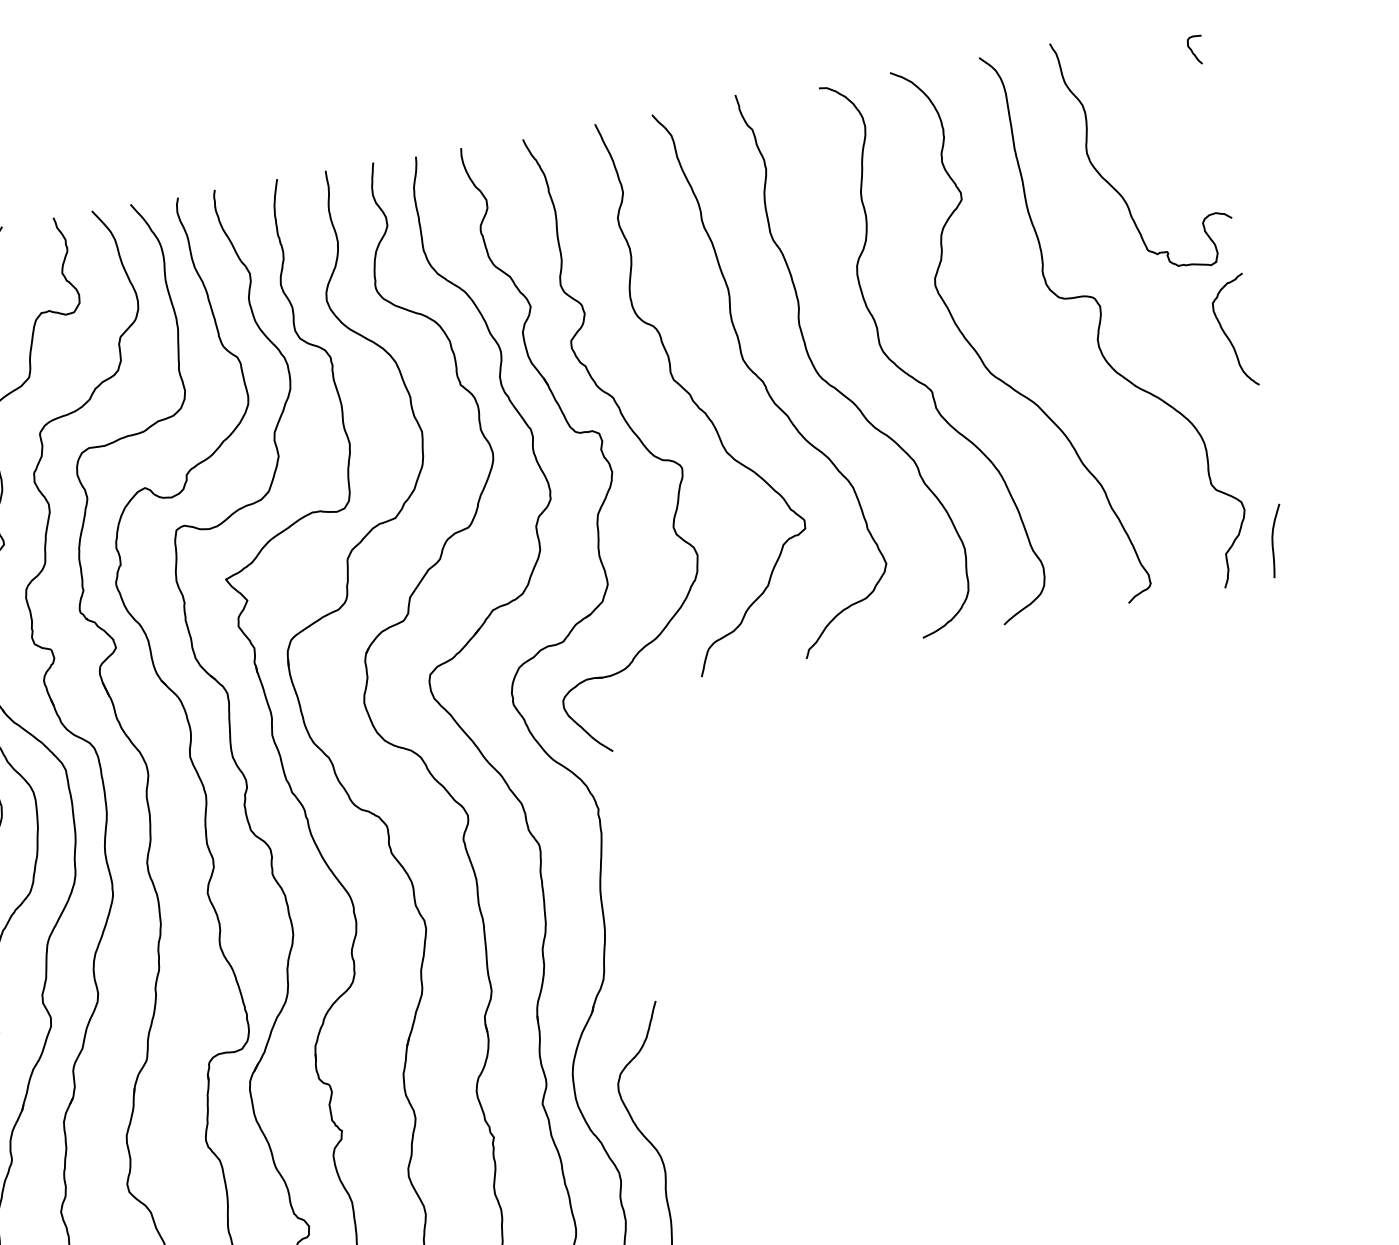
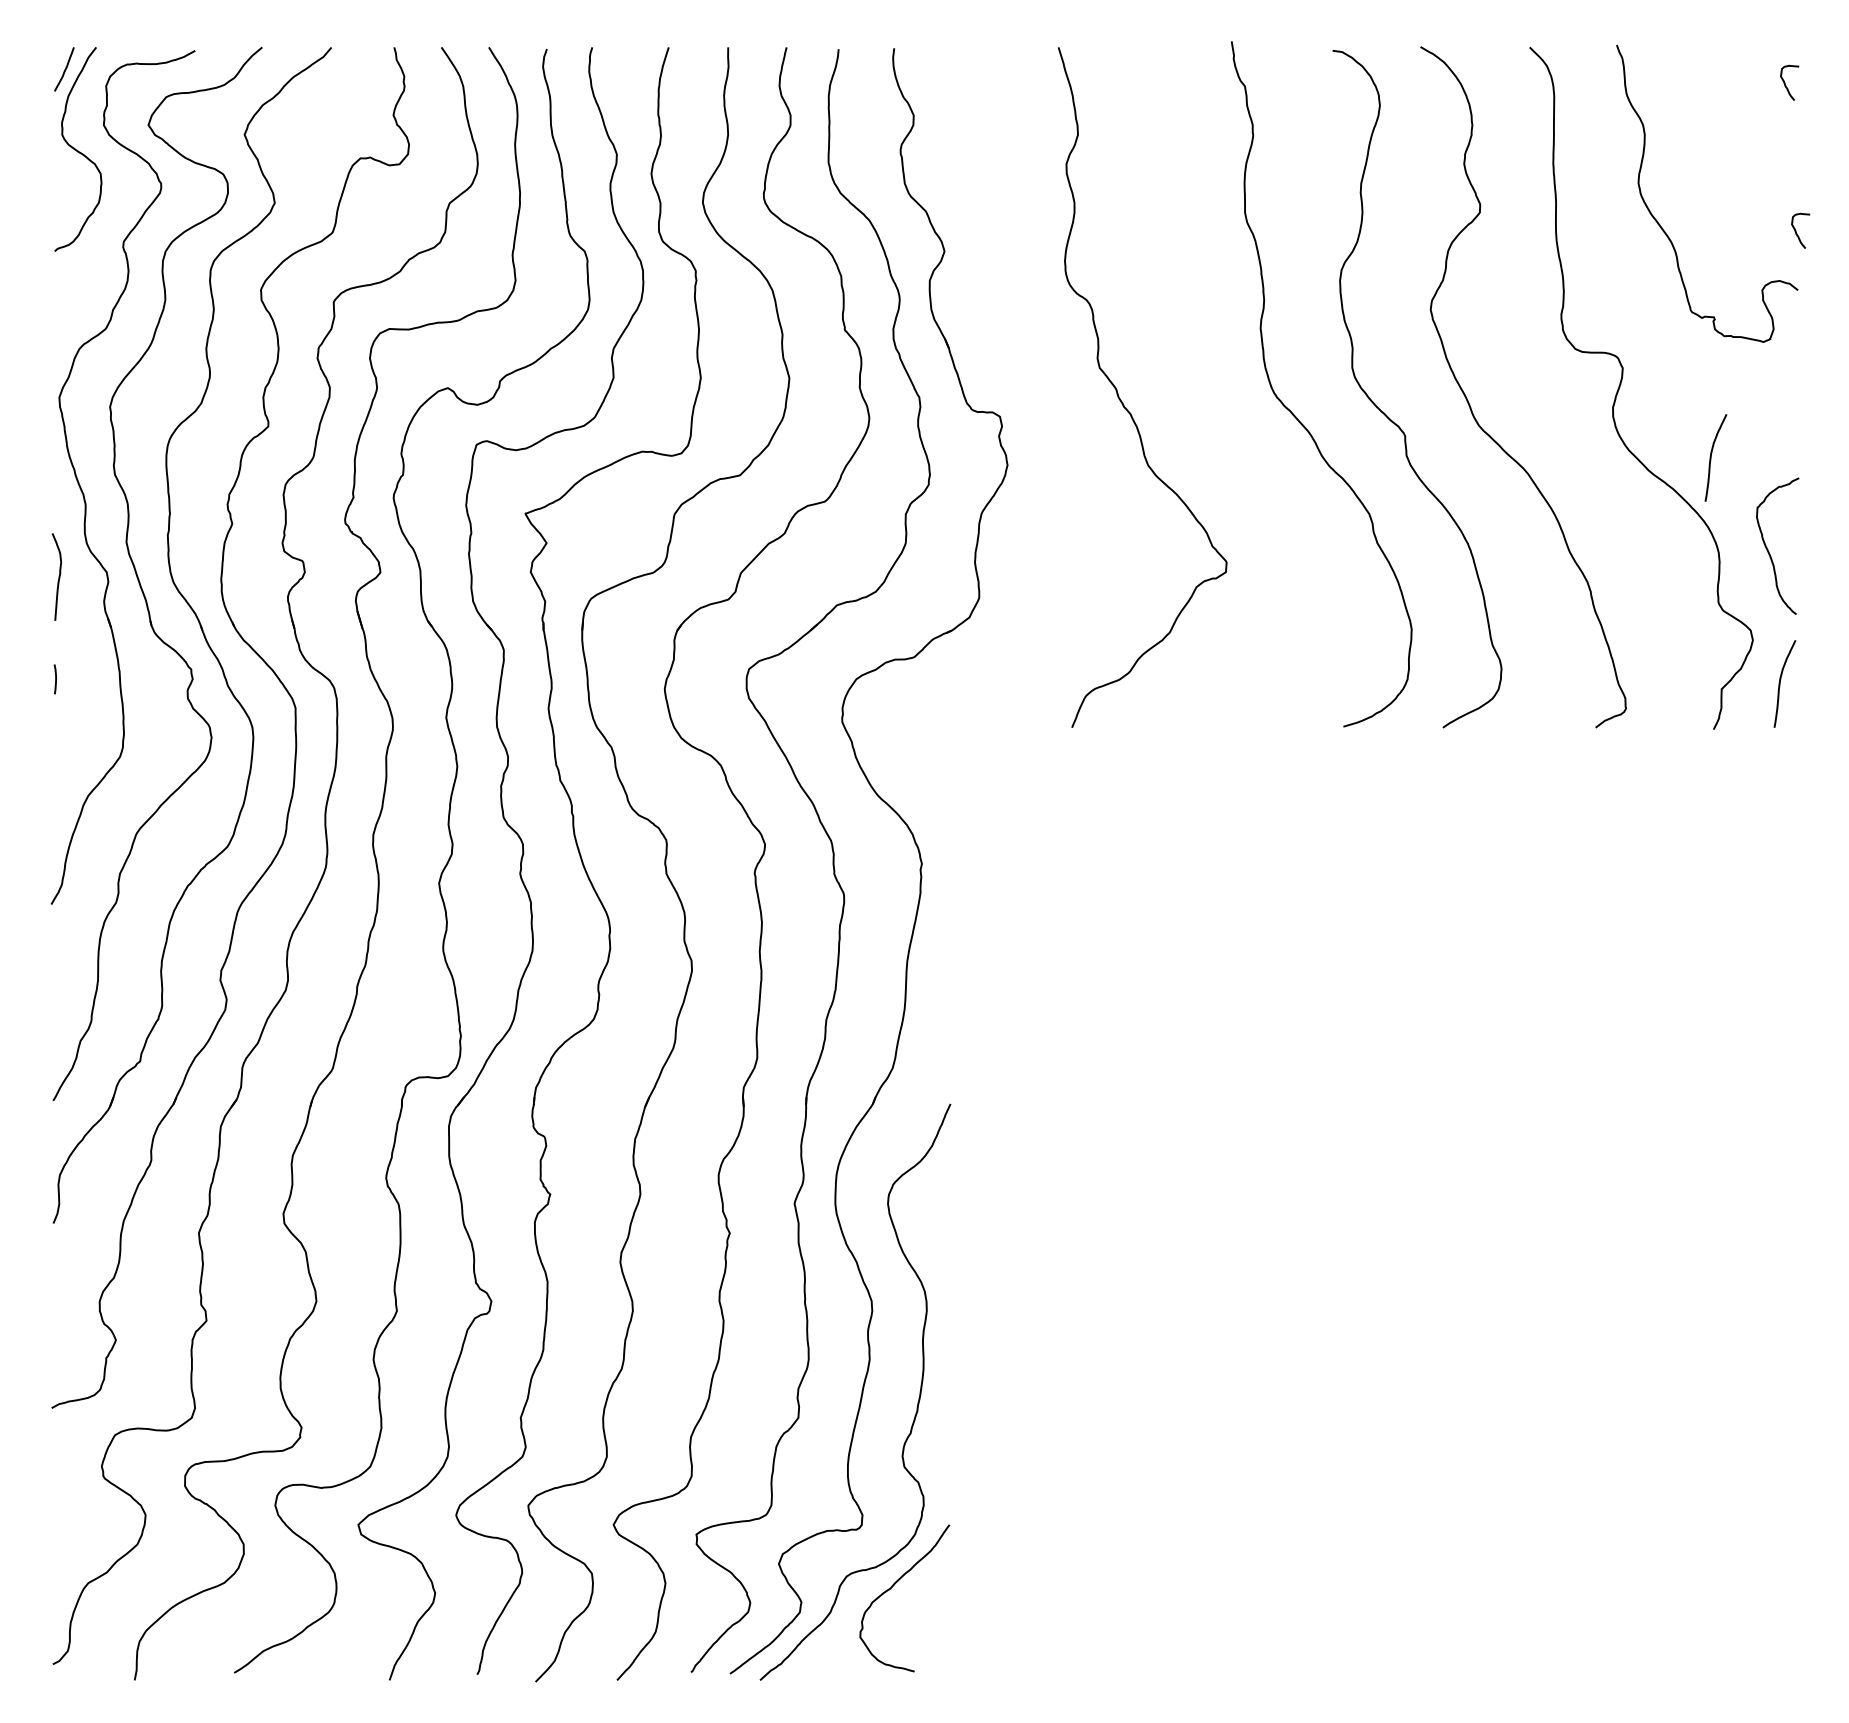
curve: (1222, 169) -> (1796, 230), added
curve: (1227, 335) -> (1768, 549), moved
curve: (1185, 366) -> (1711, 457), added
curve: (765, 385) -> (1208, 393), removed
part: (624, 420) -> (1032, 406), removed

